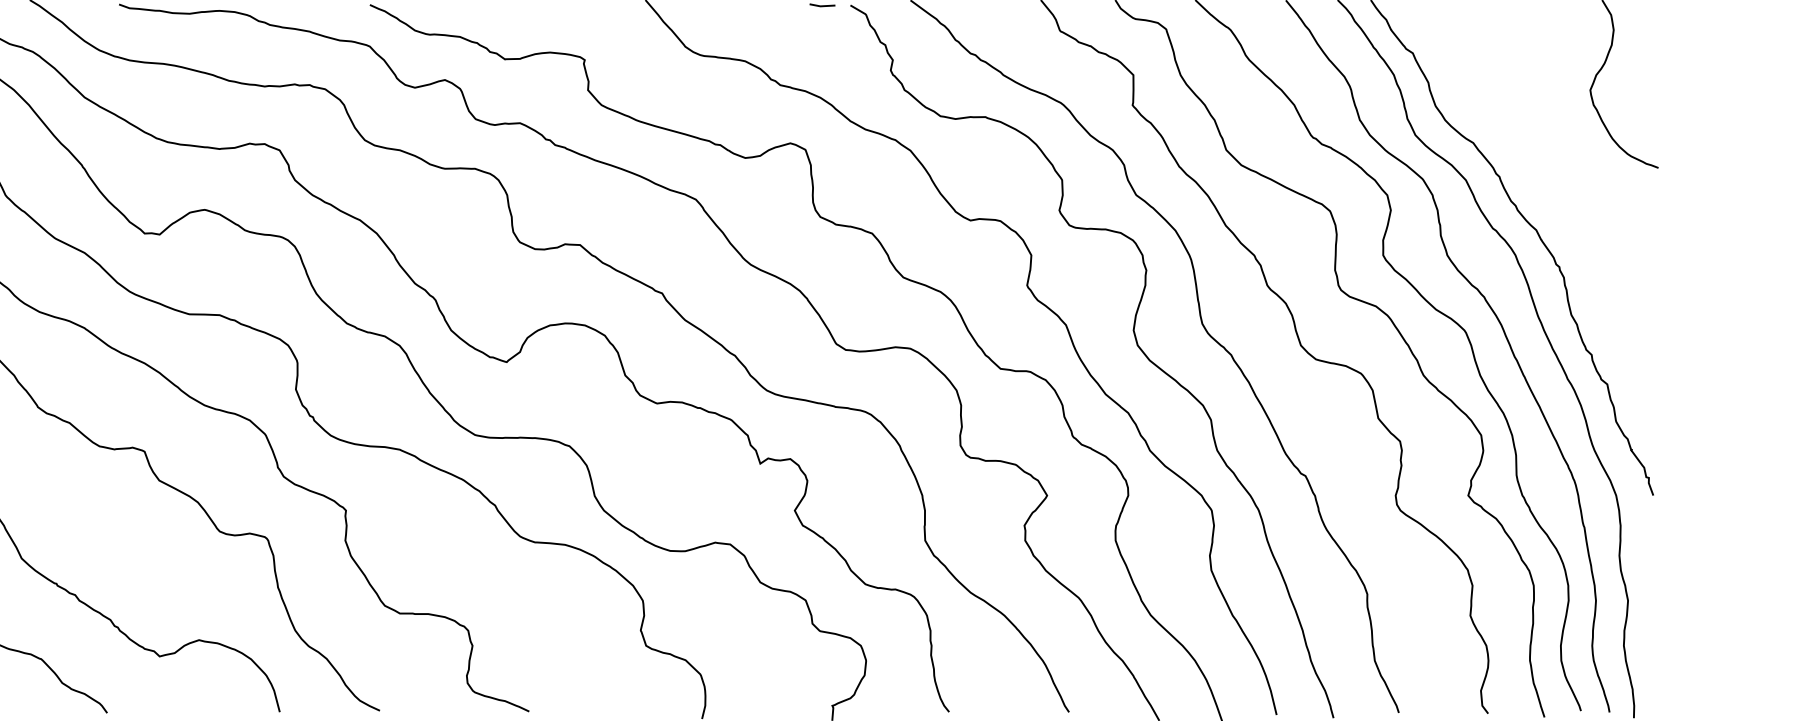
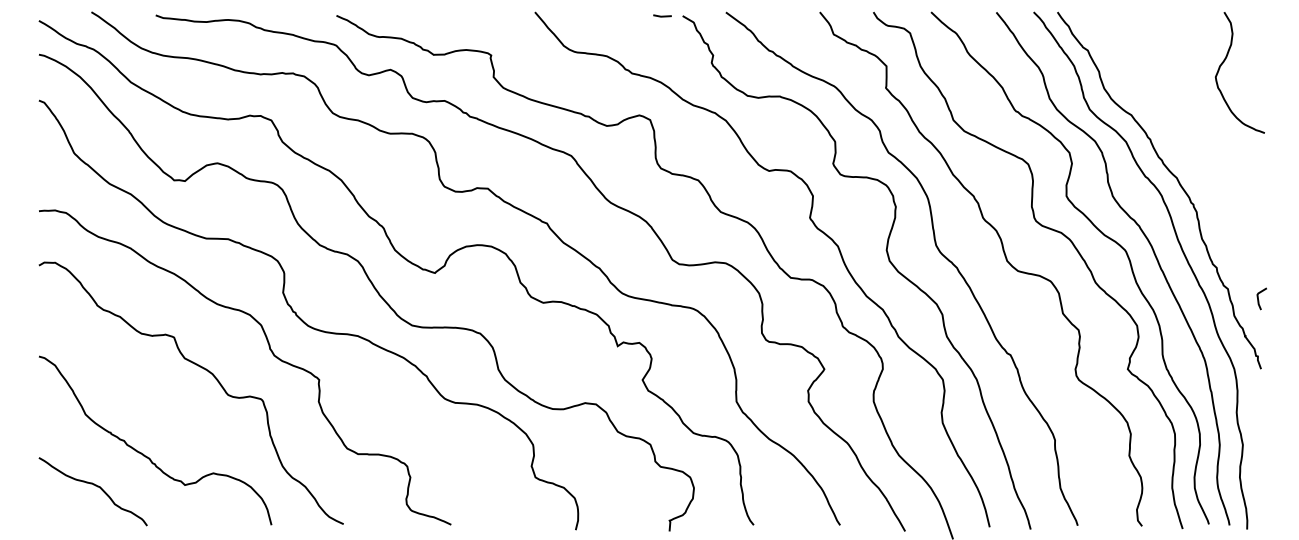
line: (1651, 400) -> (1259, 300), added

